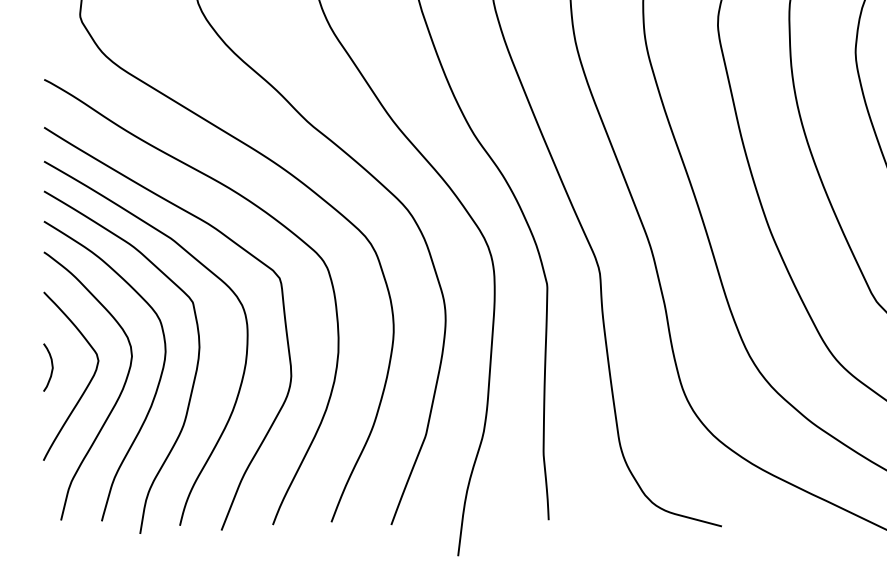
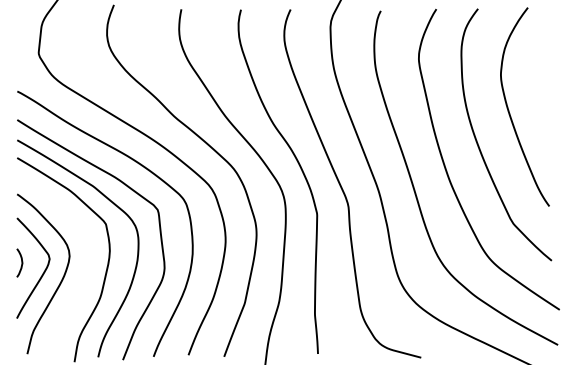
curve: (155, 388) -> (83, 275), removed

